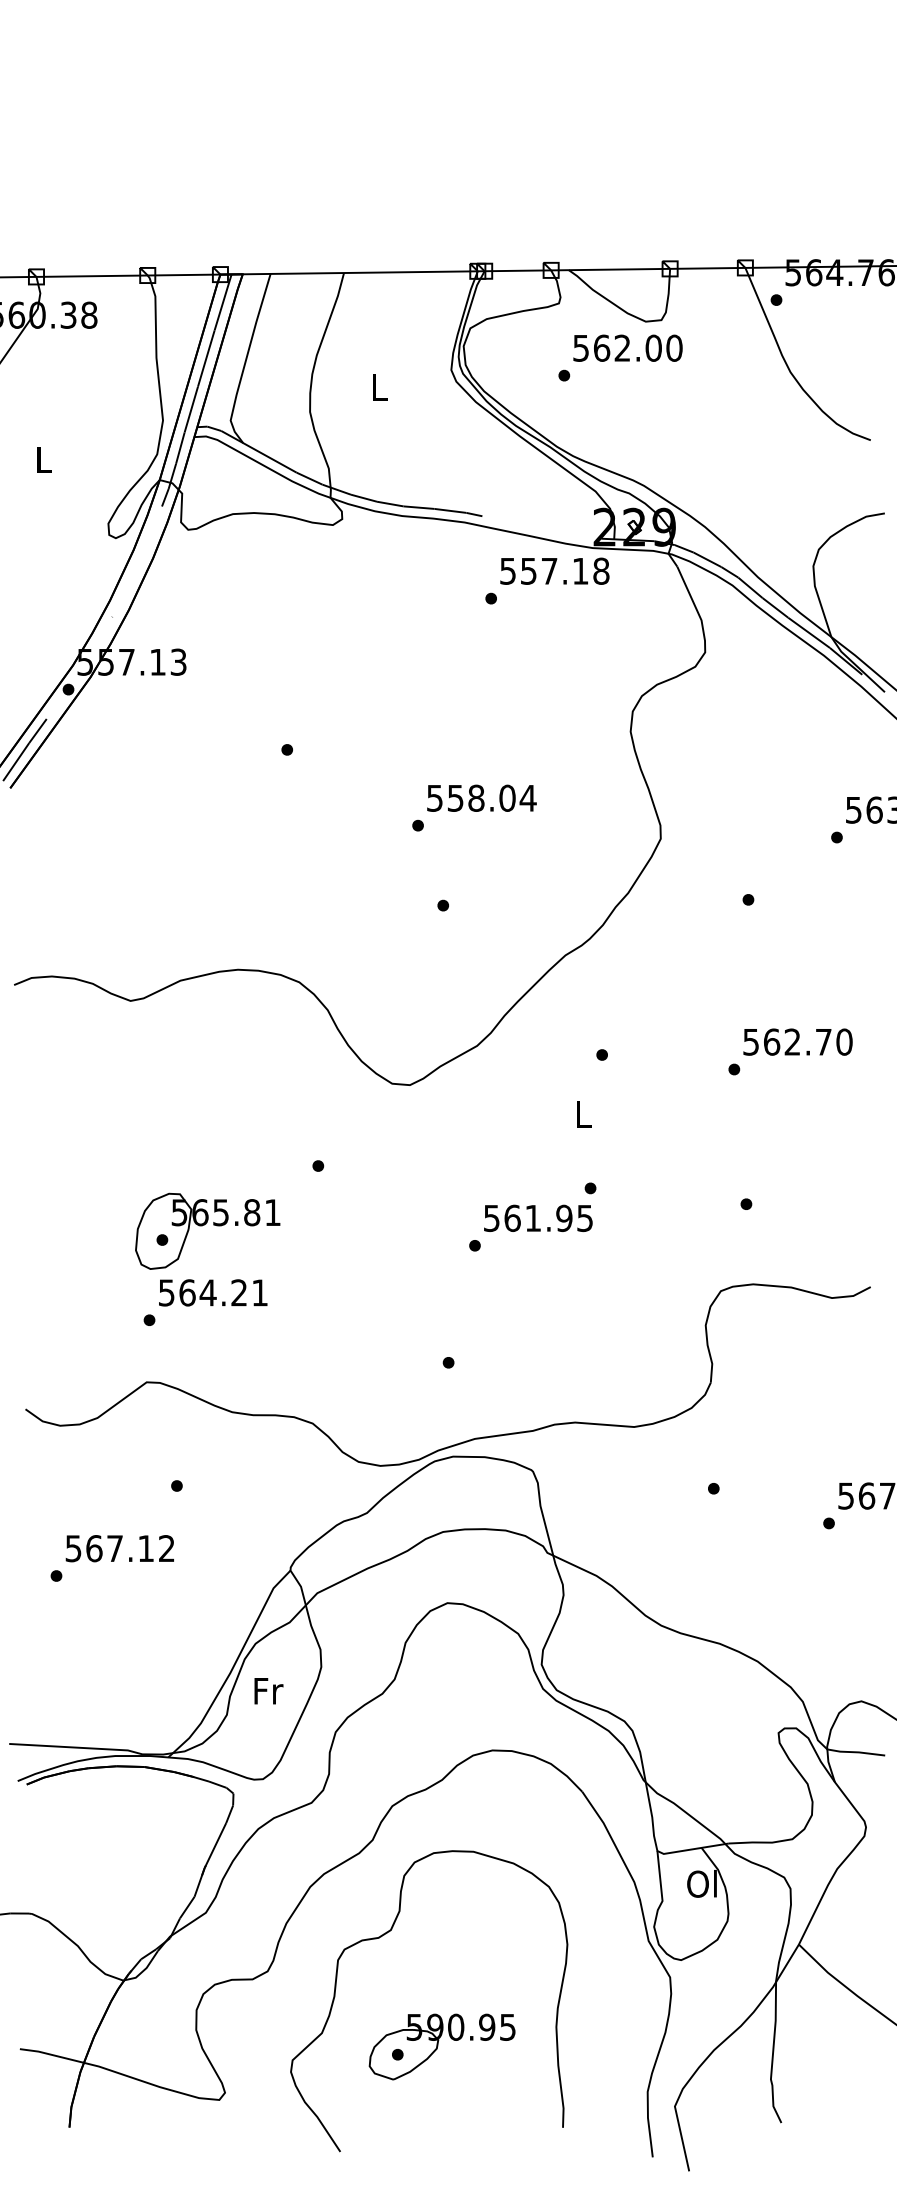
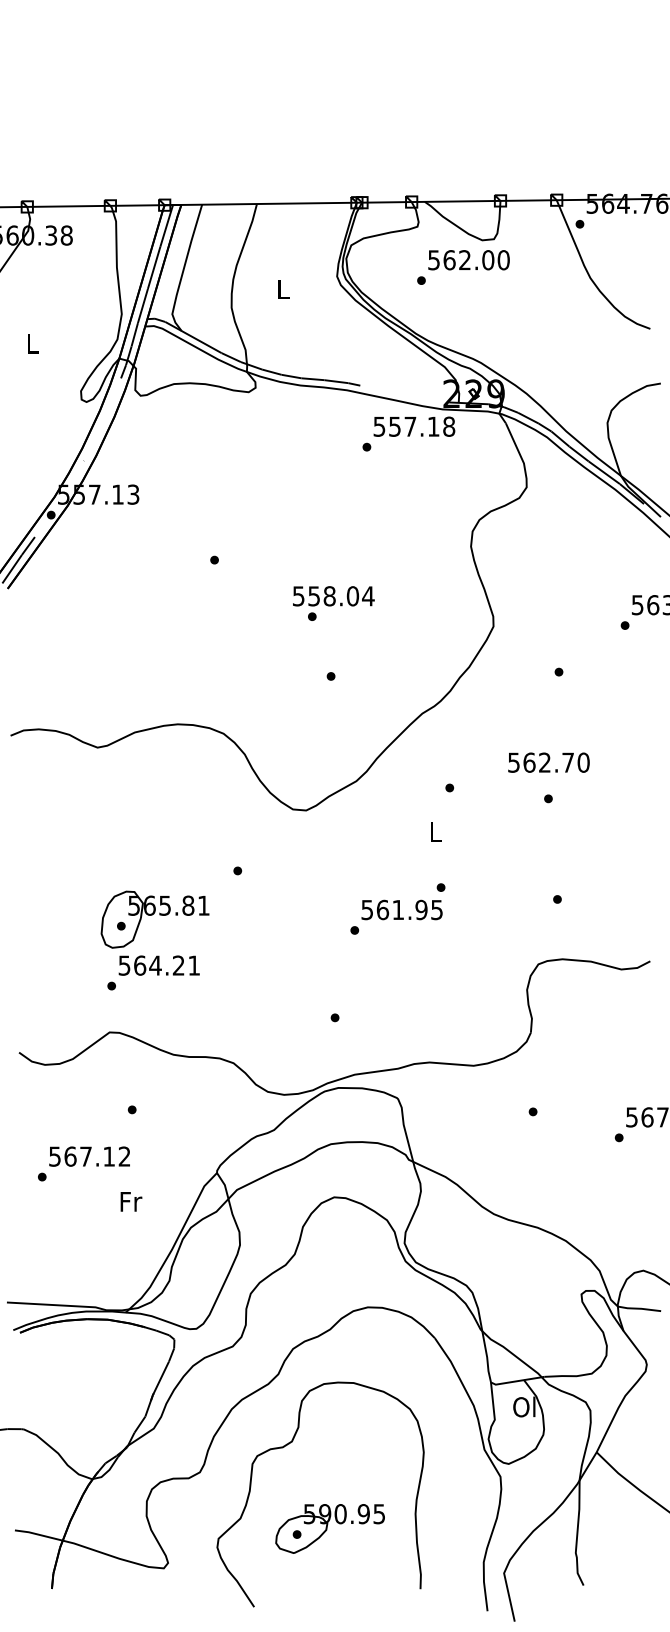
text: (481, 797) -> (333, 595), moved
text: (797, 1041) -> (548, 762), moved
text: (268, 1691) -> (131, 1202), moved

